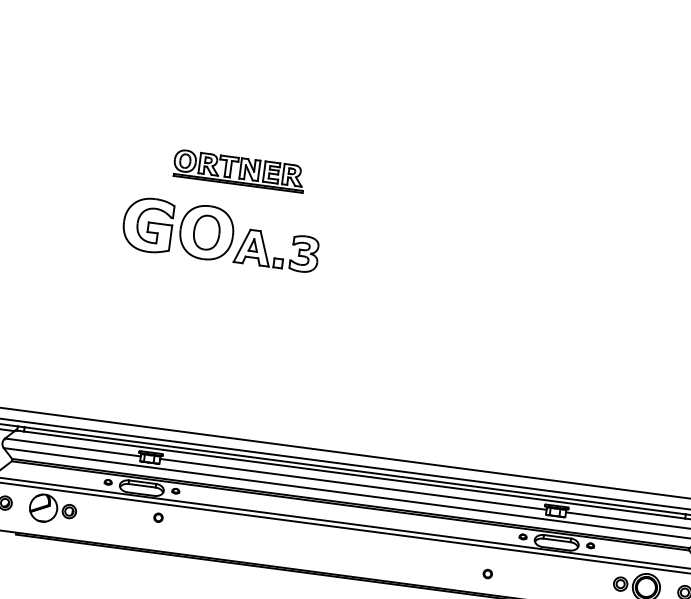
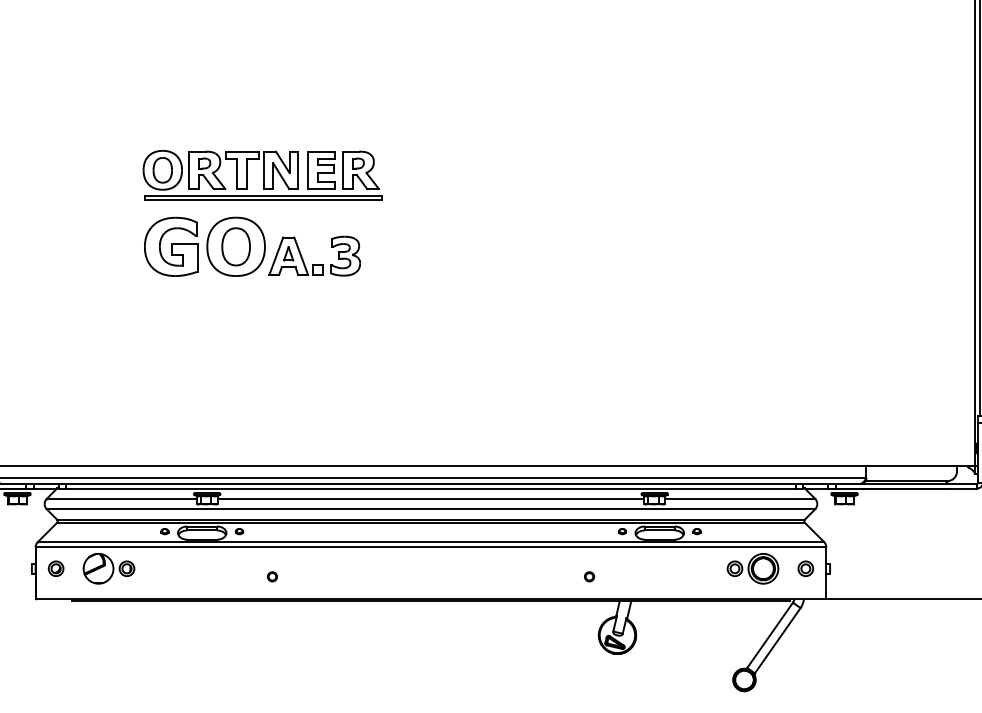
part: (239, 171) -> (262, 175), size x1.67
part: (158, 517) -> (272, 576), moved

